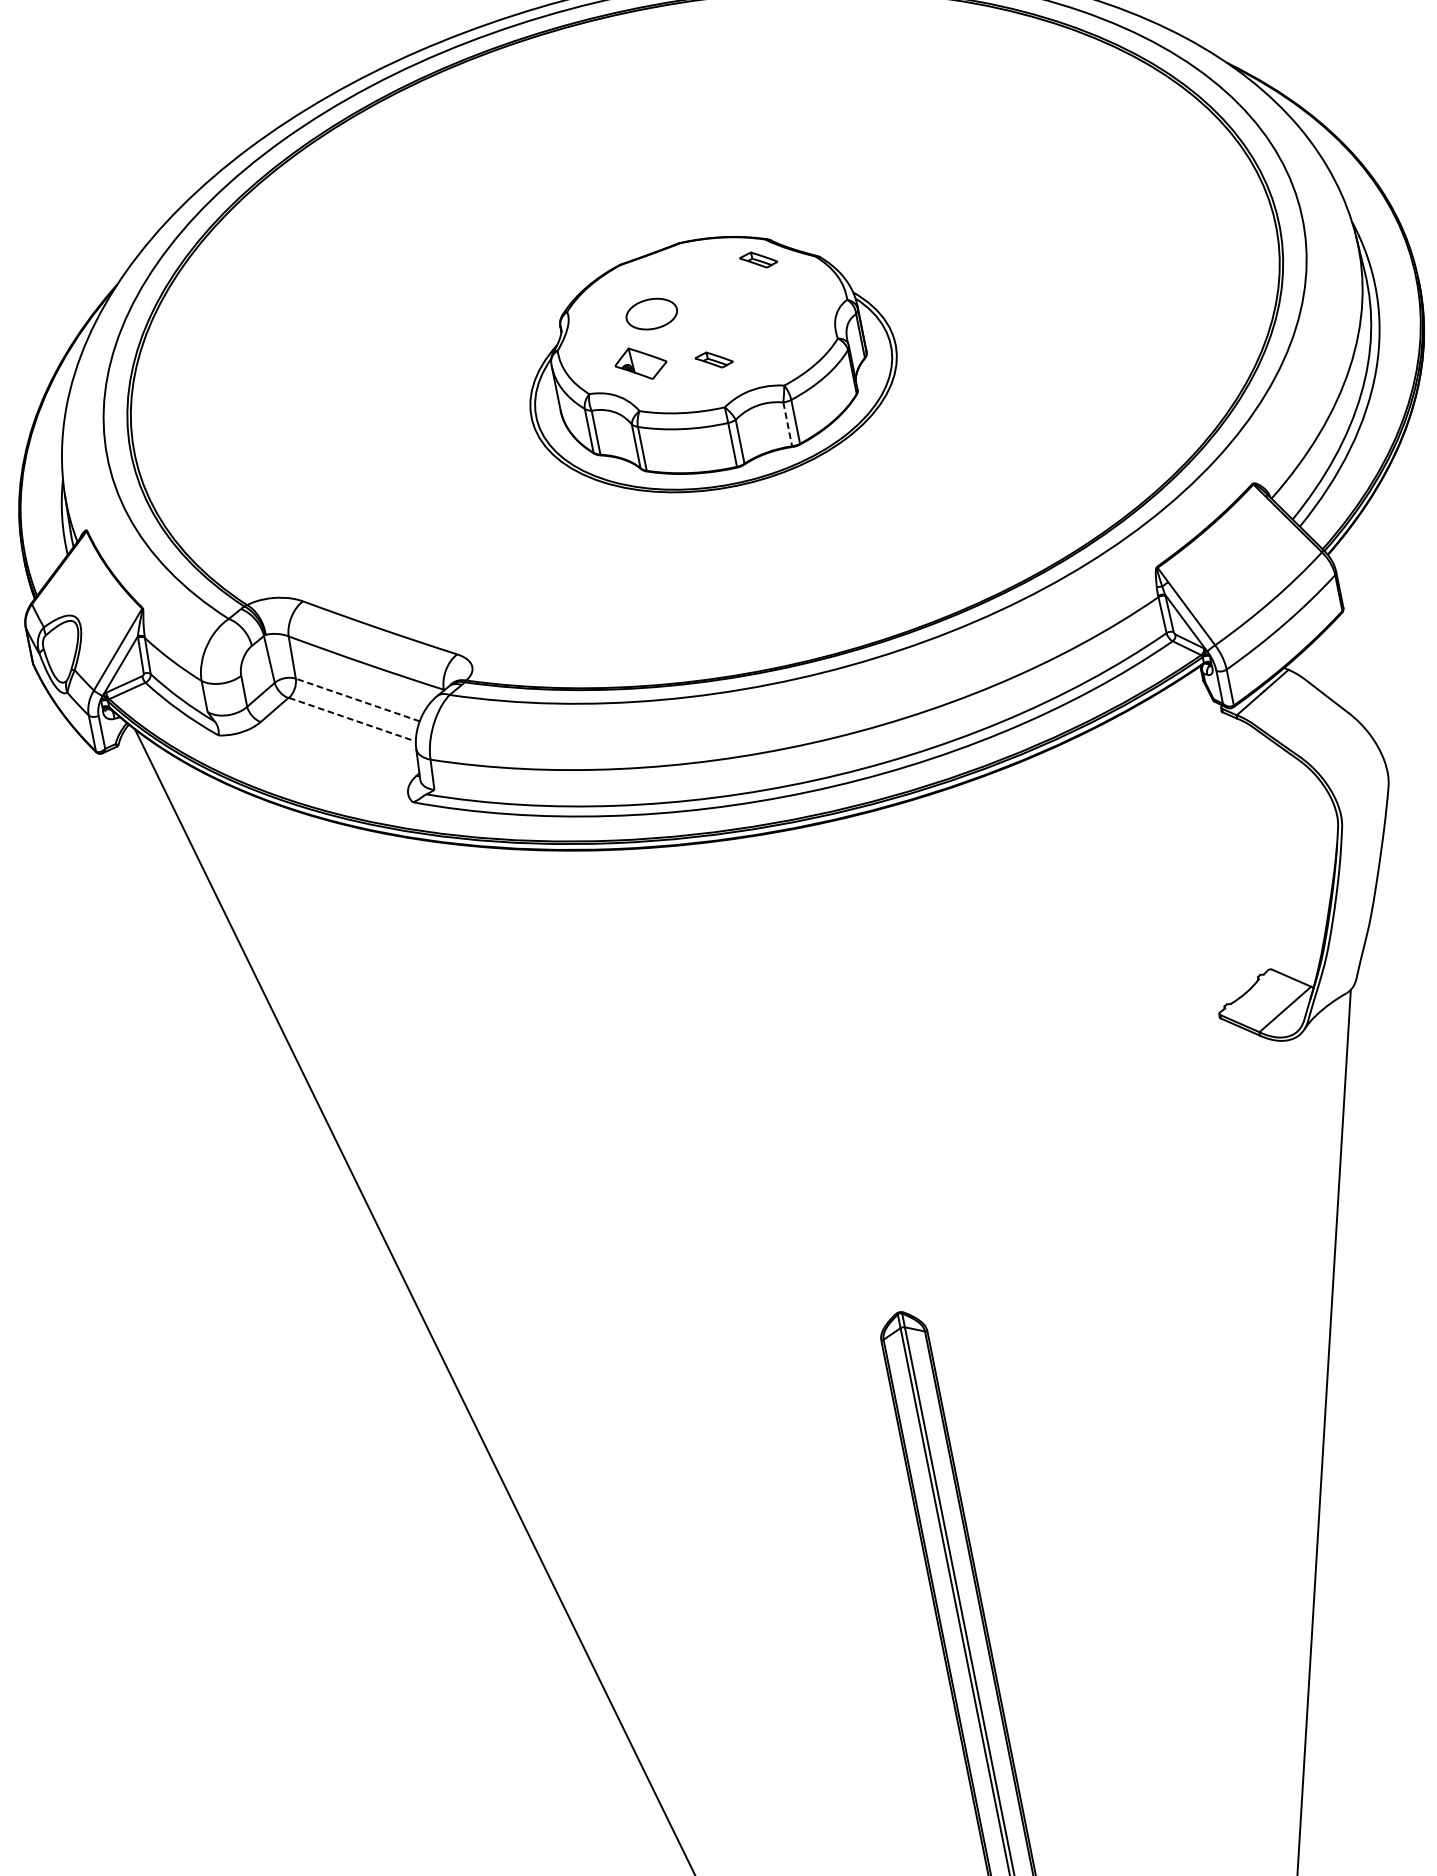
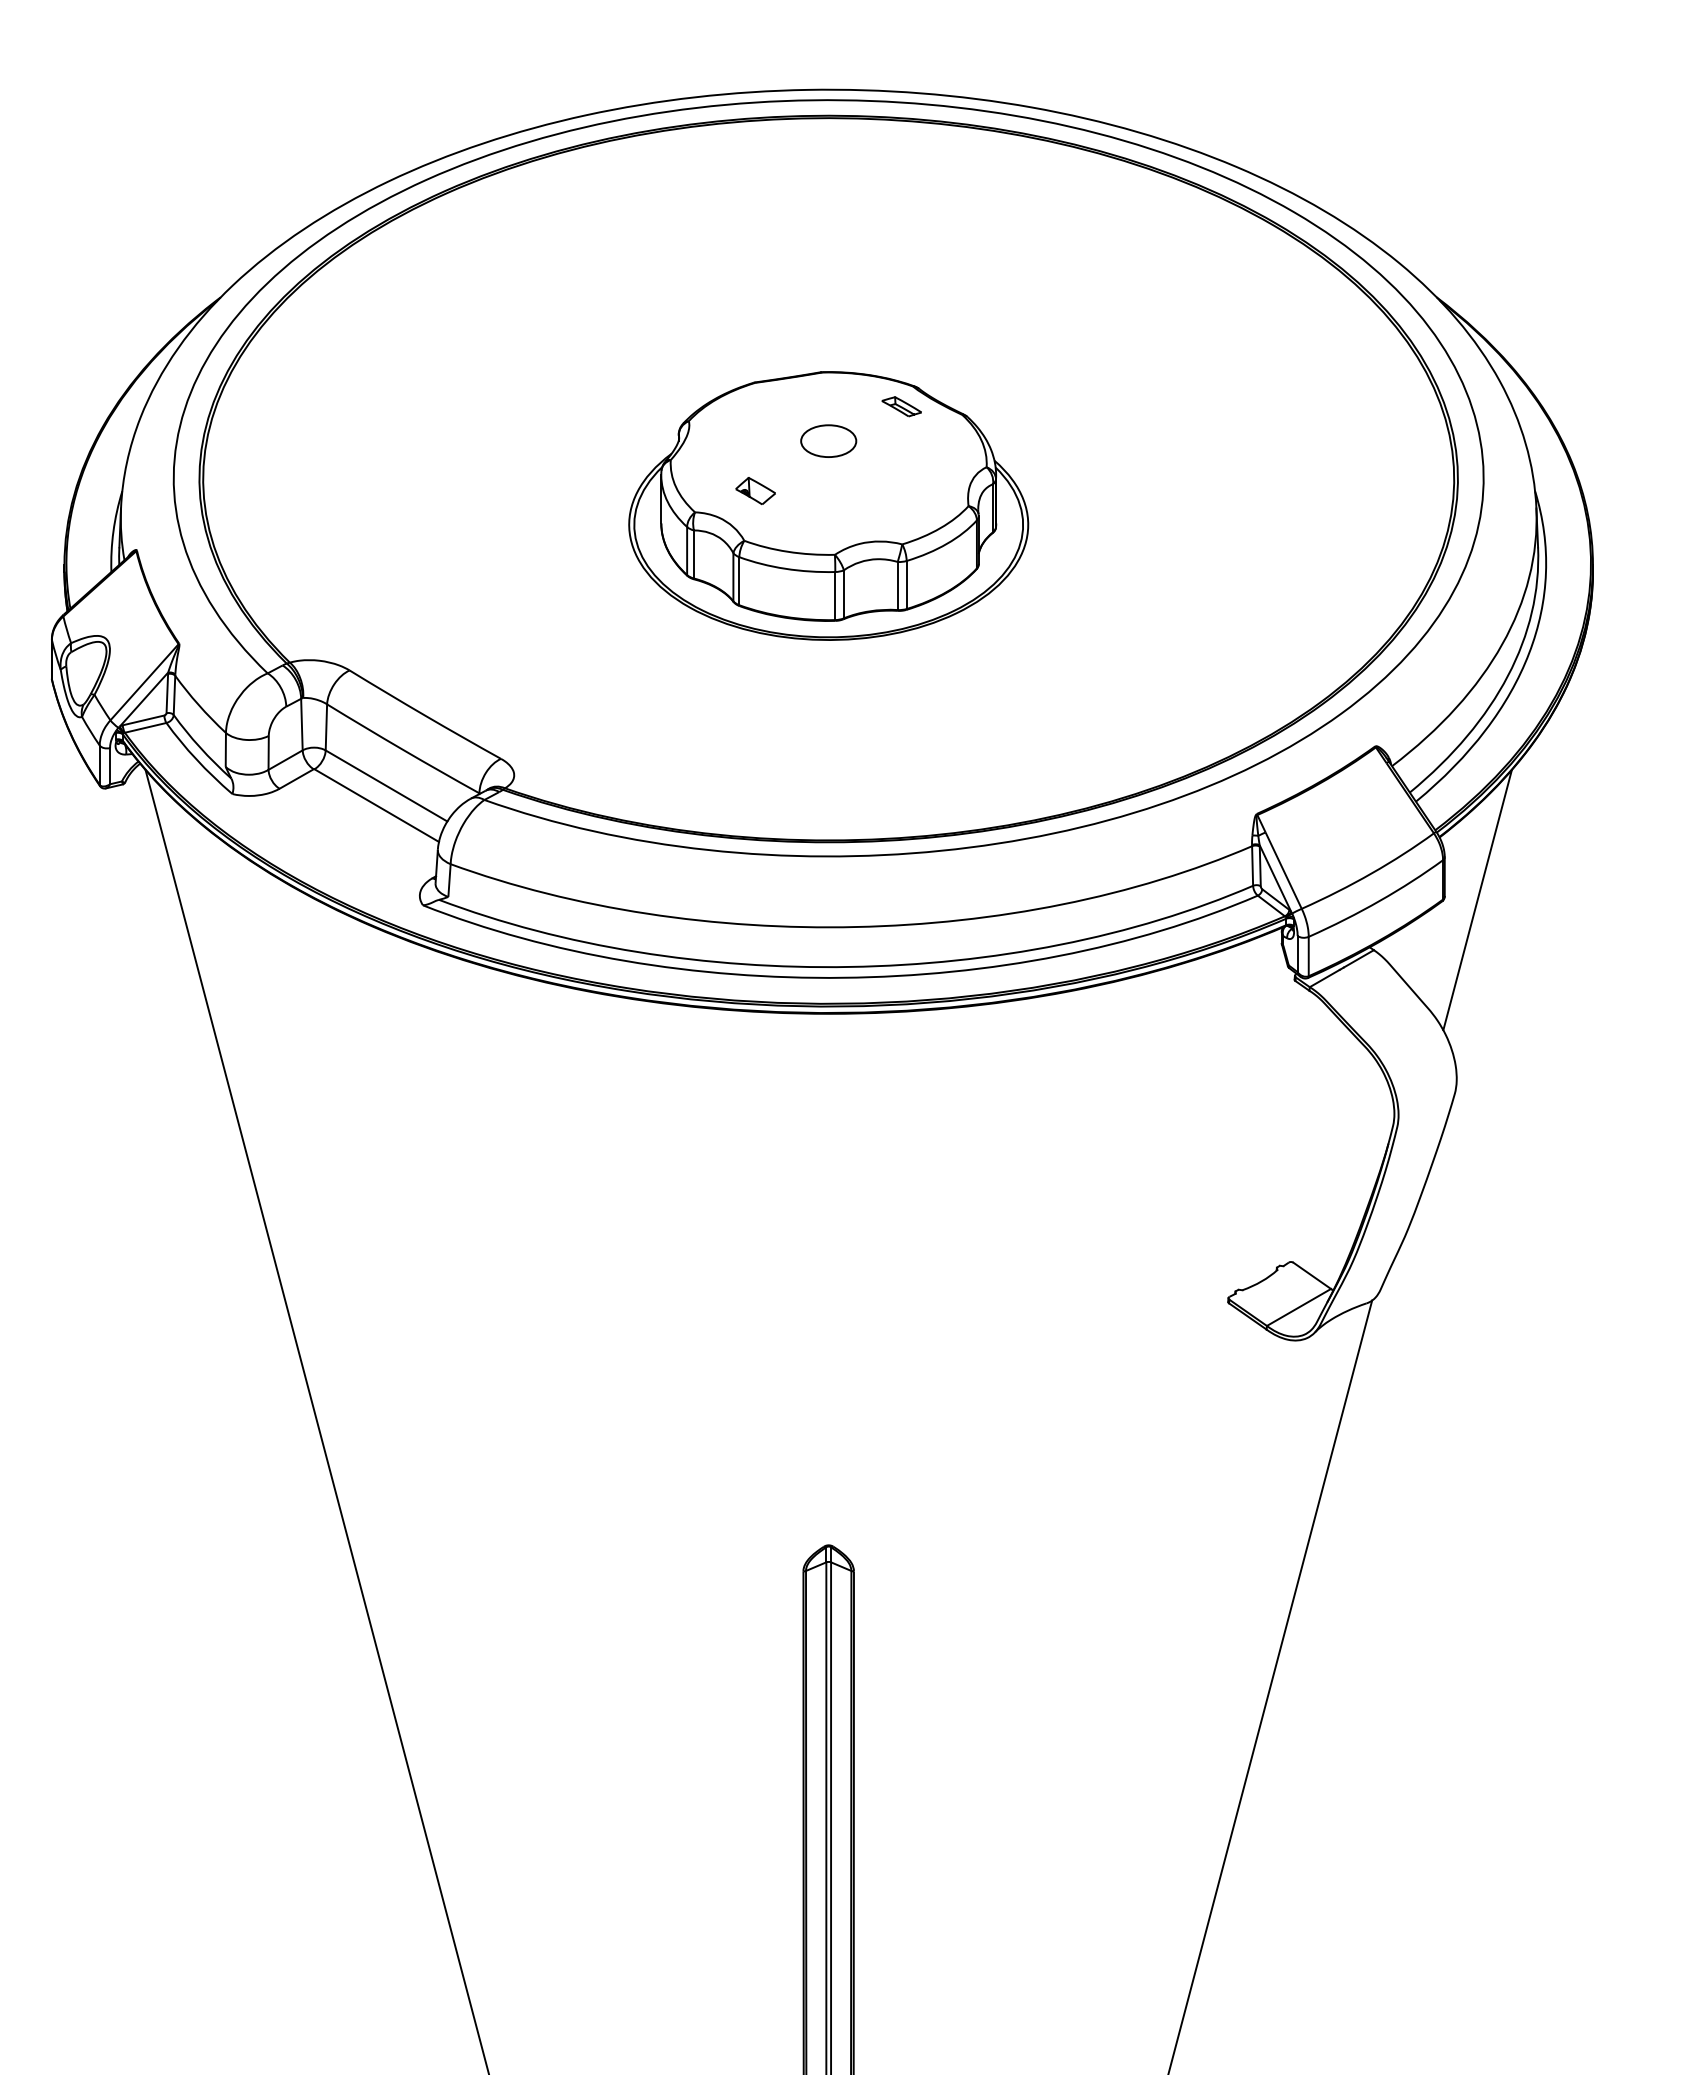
part: (651, 313) -> (828, 440), moved
part: (713, 359) -> (833, 502), removed
part: (640, 363) -> (755, 490), size x0.71
line: (787, 424) -> (897, 586), dashed -> solid
line: (1374, 605) -> (1477, 900), added
line: (357, 699) -> (386, 785), dashed -> solid
line: (353, 719) -> (377, 805), dashed -> solid

